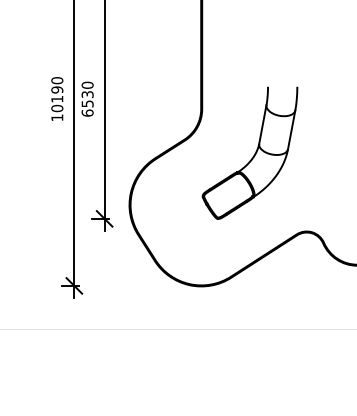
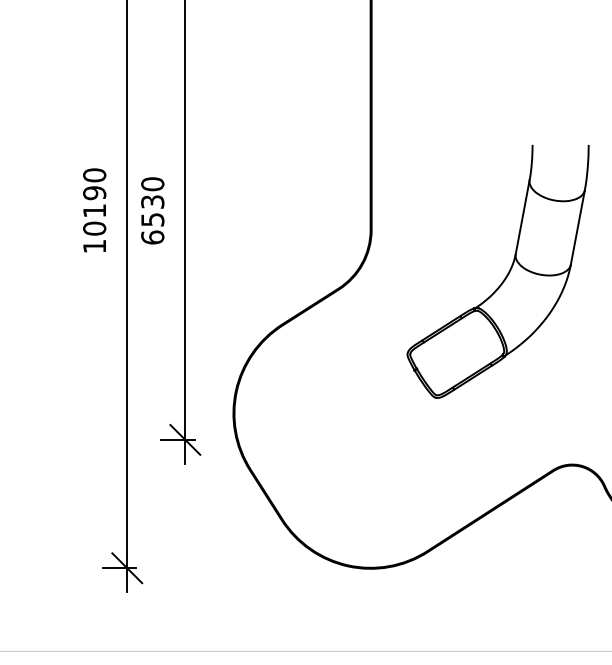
part: (249, 152) -> (497, 270), moved

